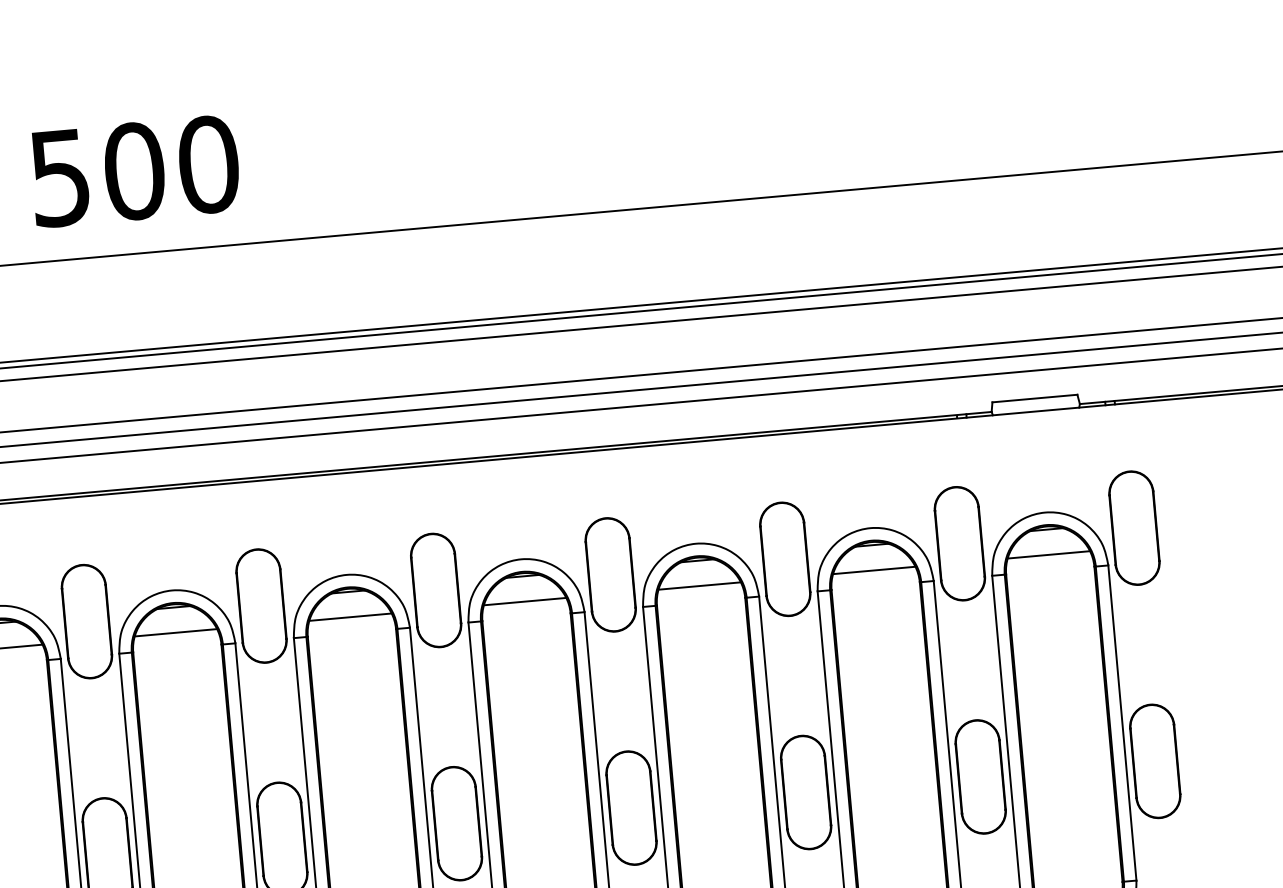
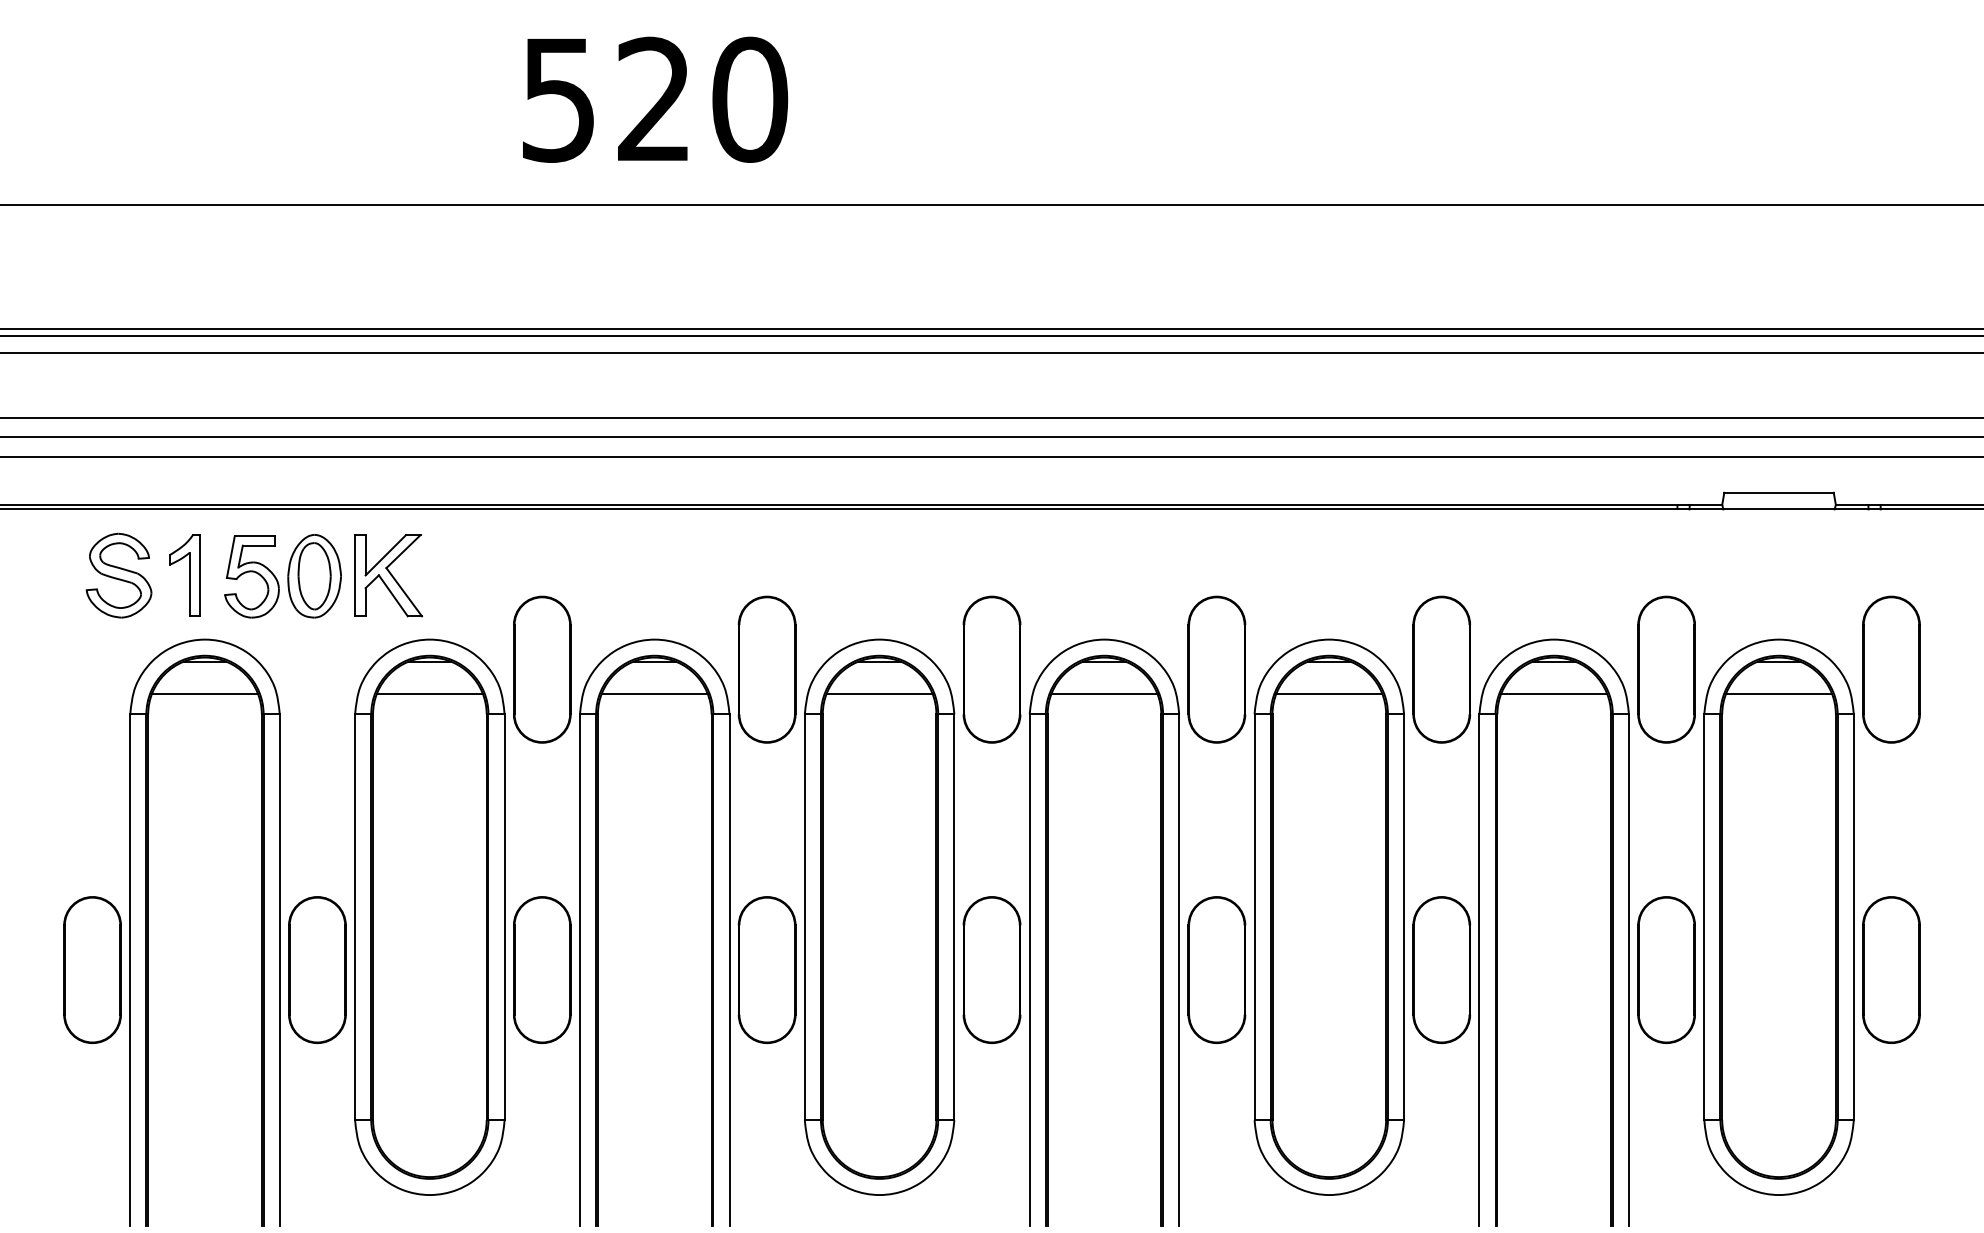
text: (134, 171) -> (654, 99), 500 -> 520

